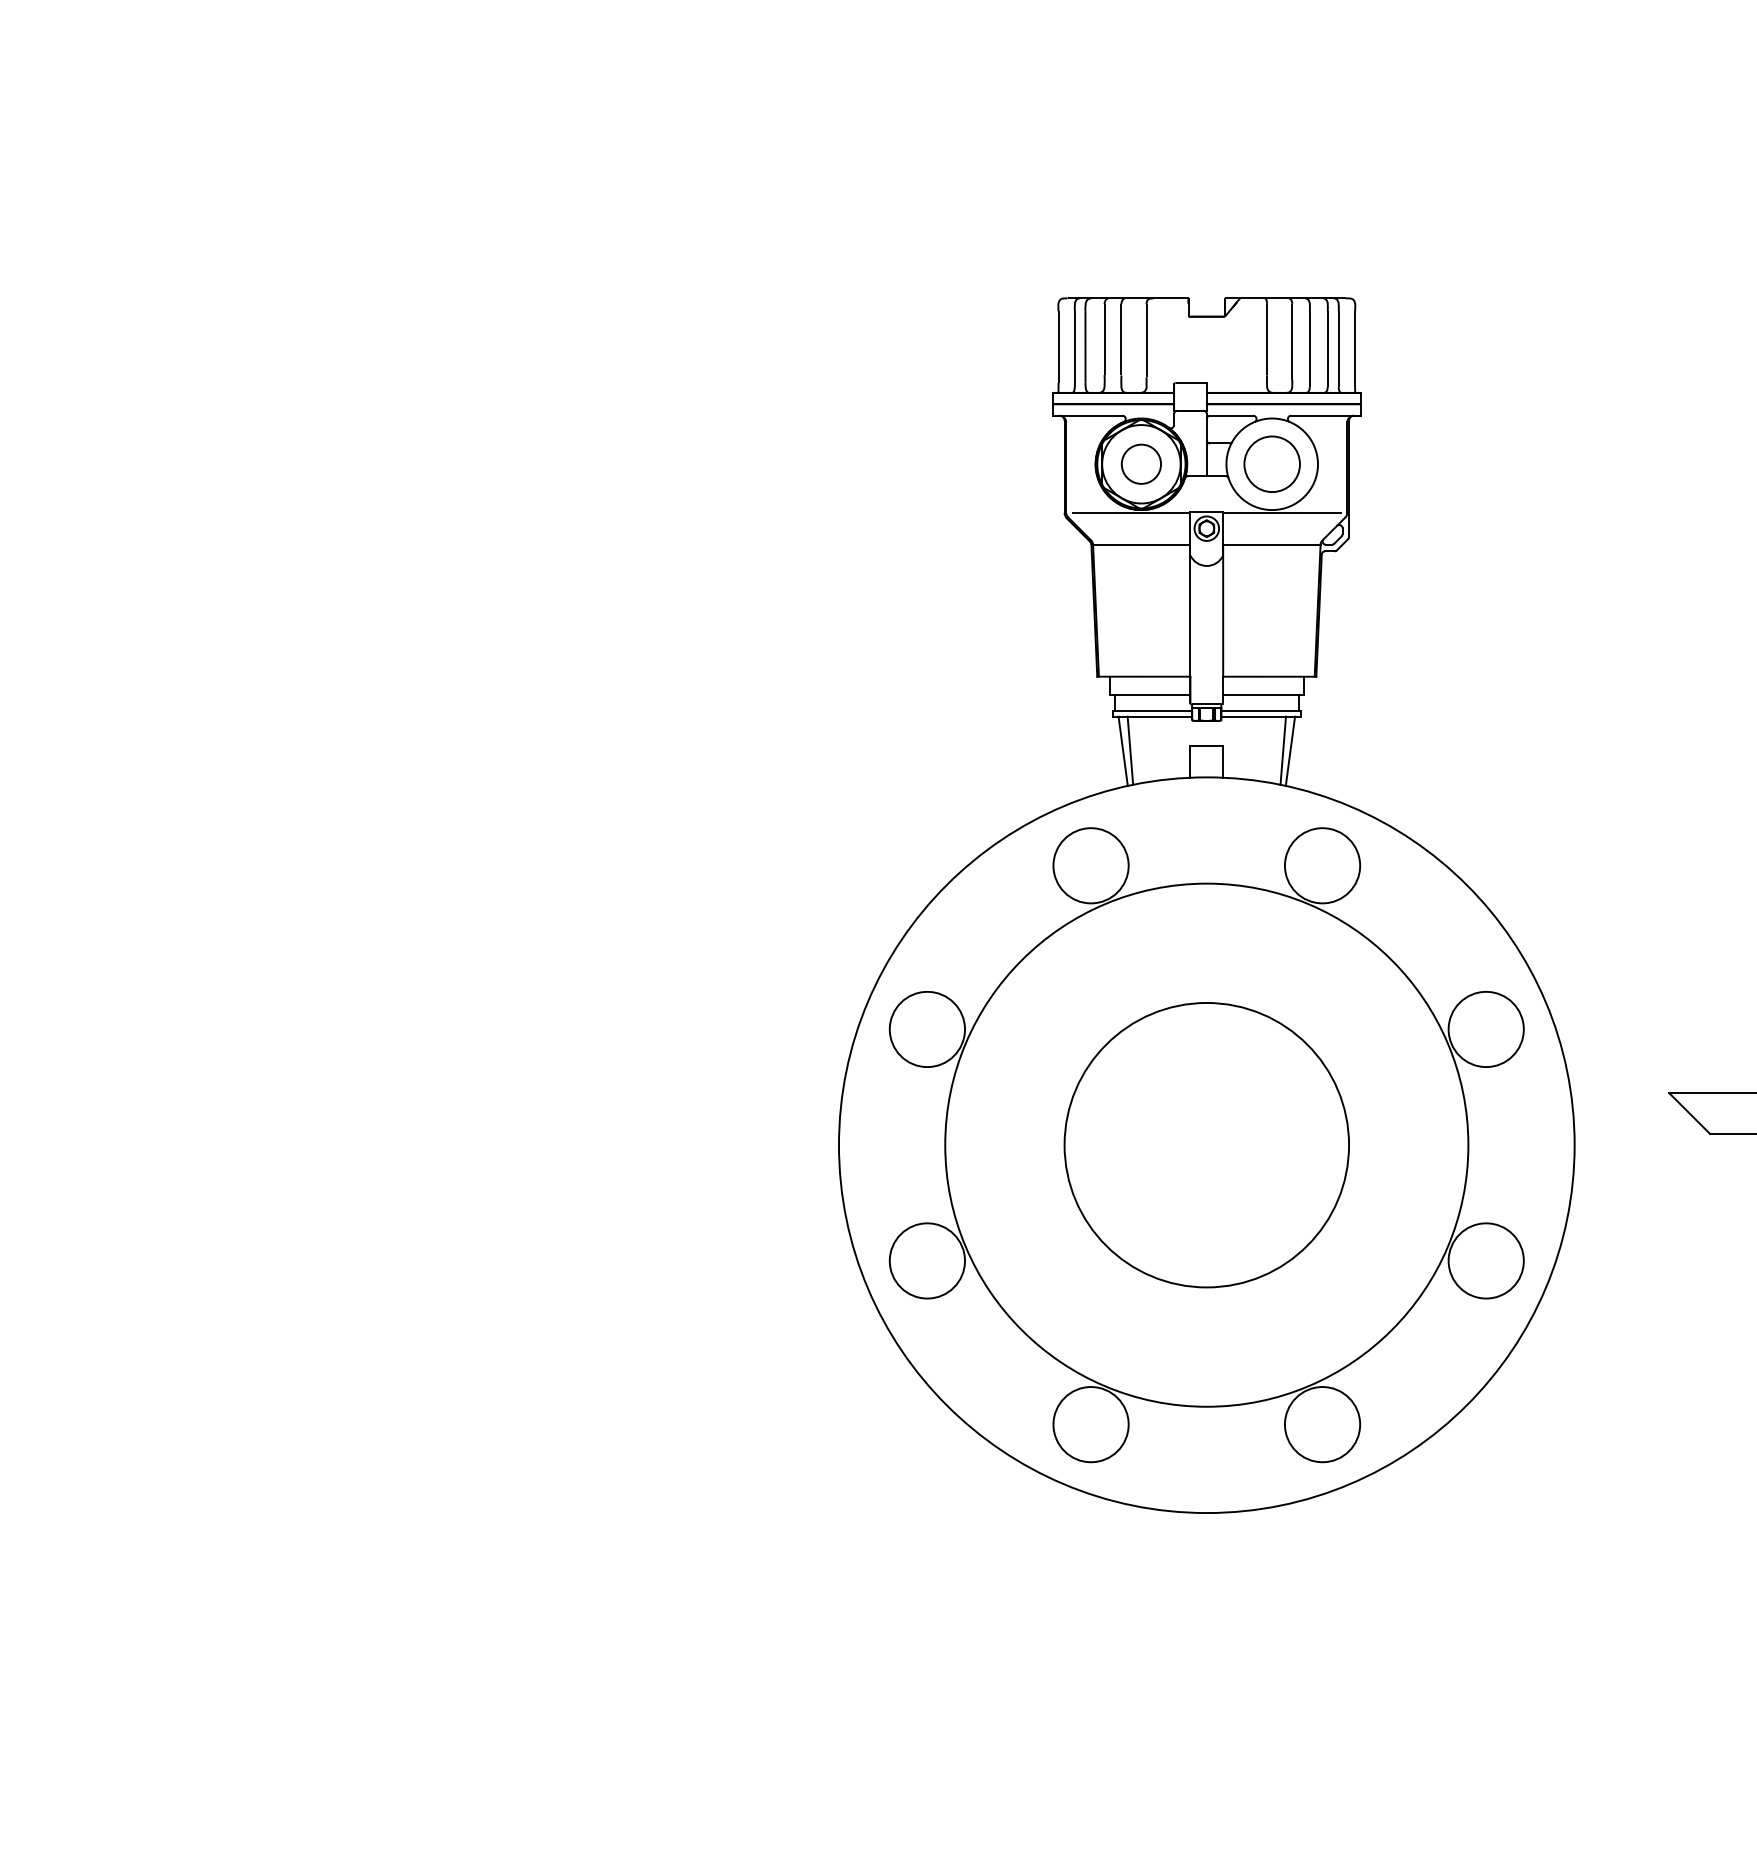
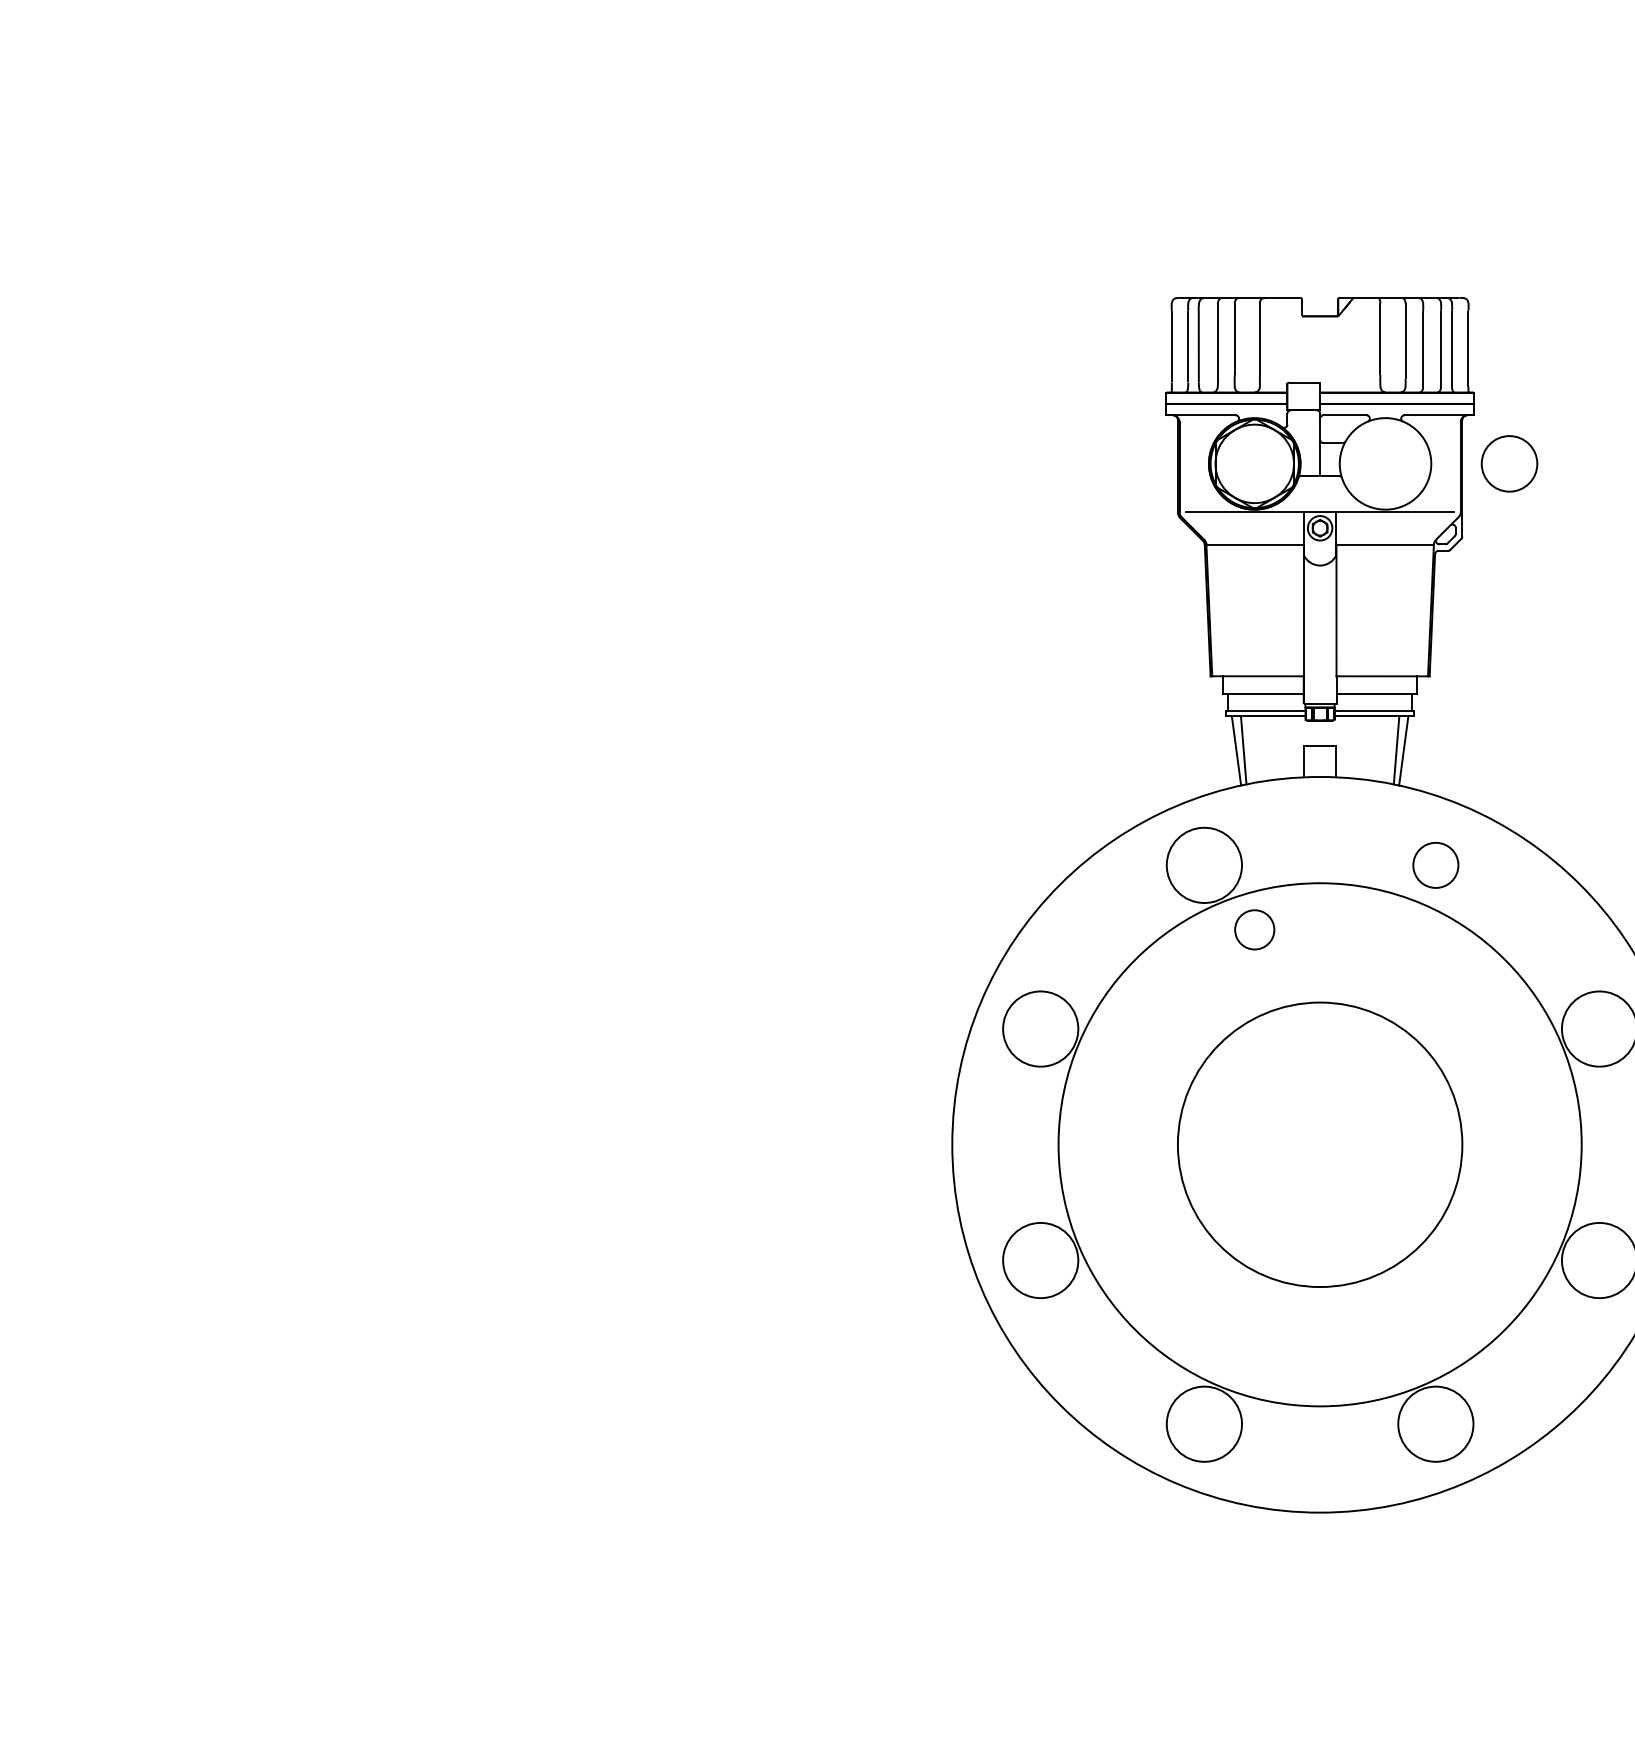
circle: (1140, 463) -> (1253, 929), moved
circle: (1271, 463) -> (1508, 463), moved
circle: (1322, 865) -> (1435, 865), size x0.6

